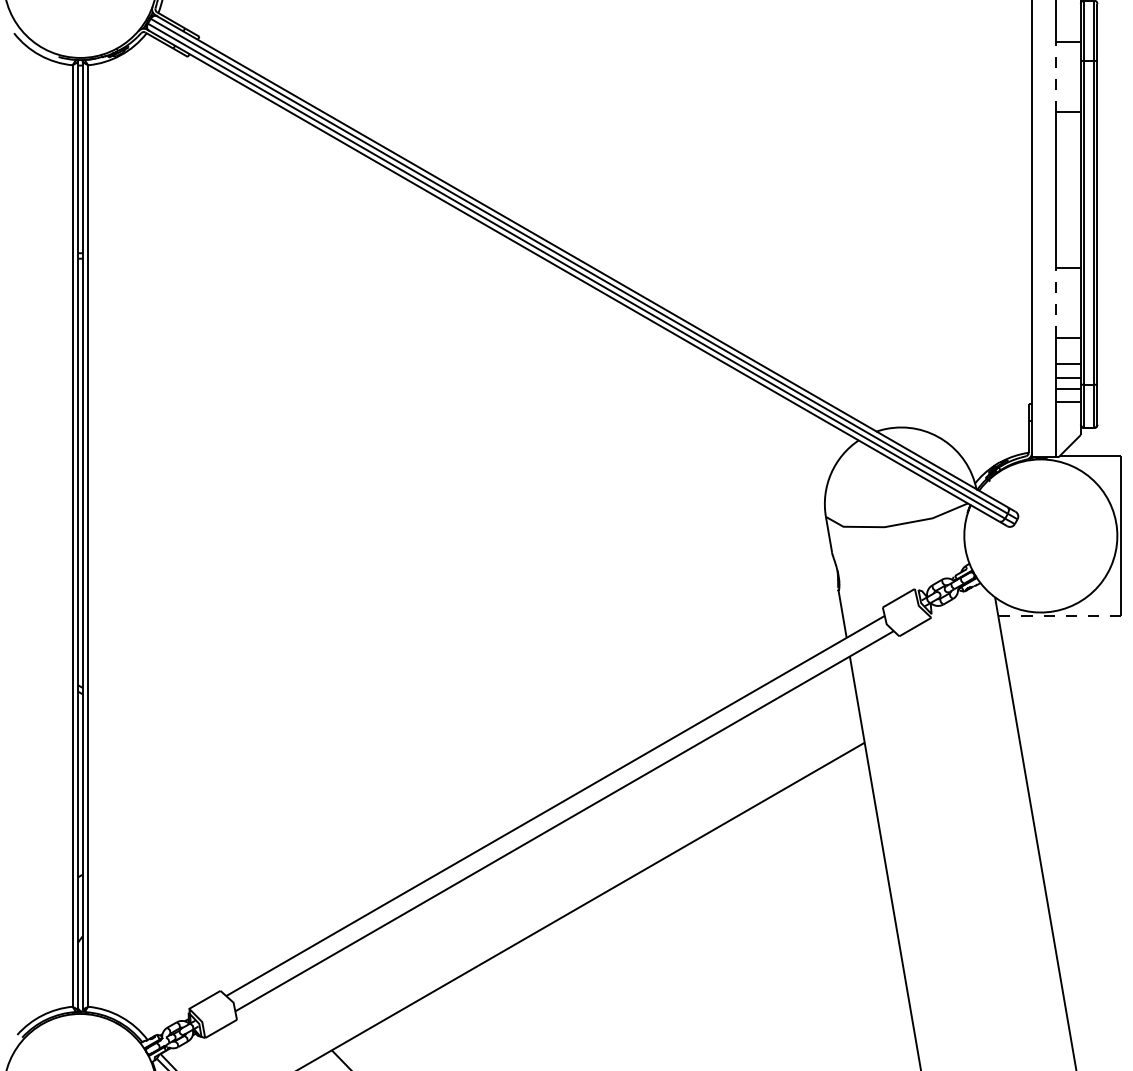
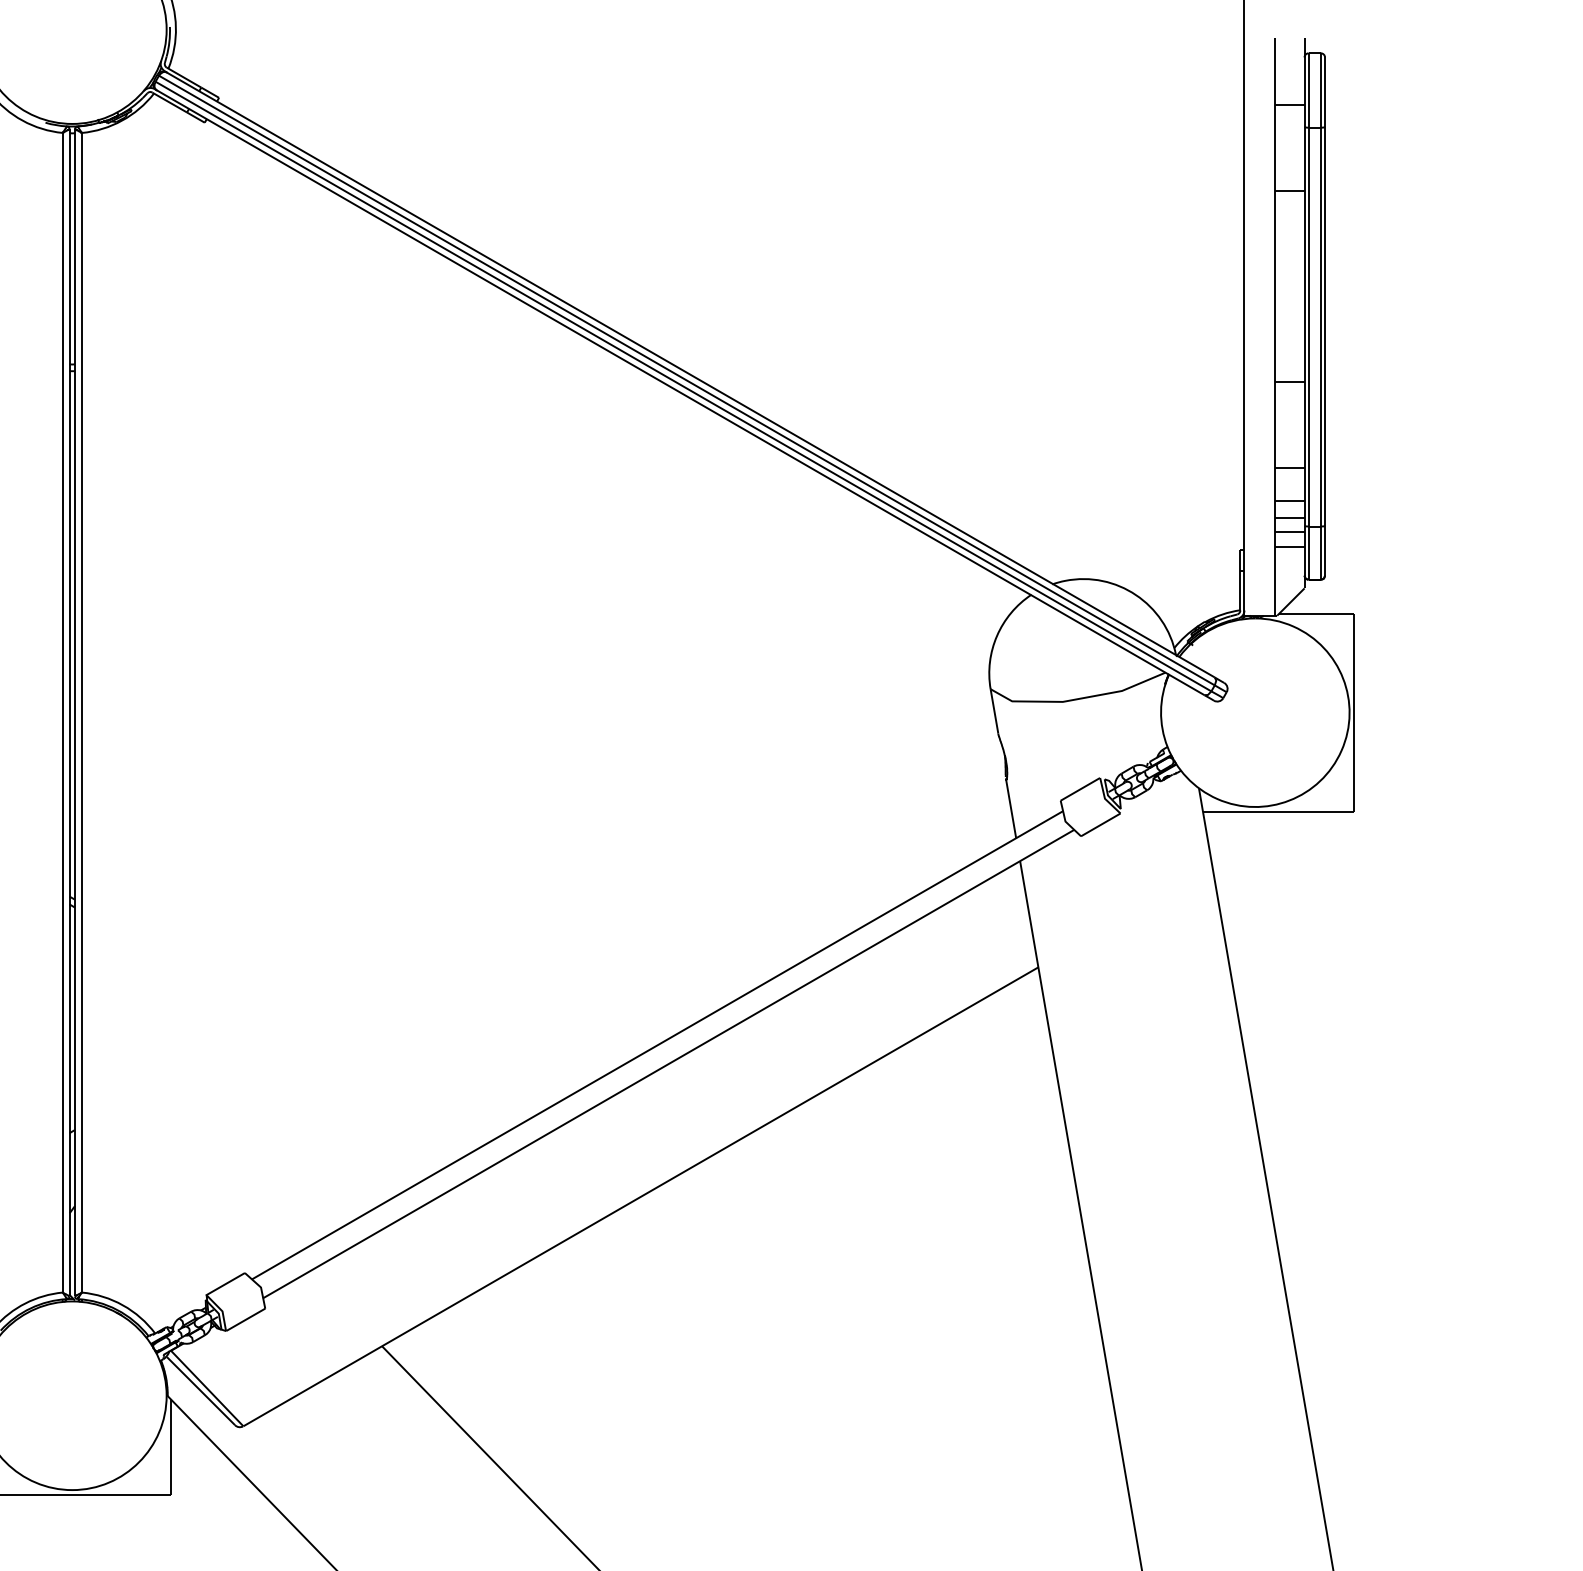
line: (1056, 77) -> (1274, 147), dashed -> solid
line: (1056, 301) -> (1274, 424), dashed -> solid
line: (1059, 616) -> (1278, 811), dashed -> solid

